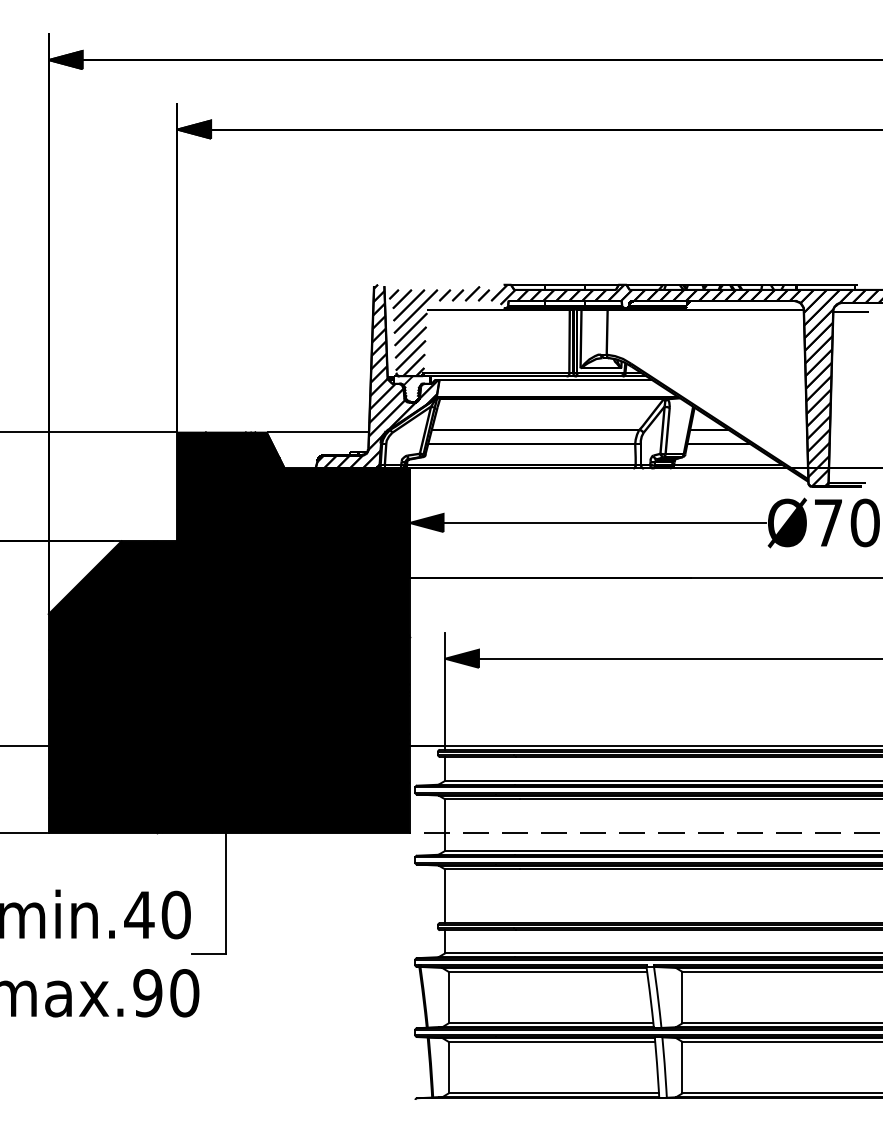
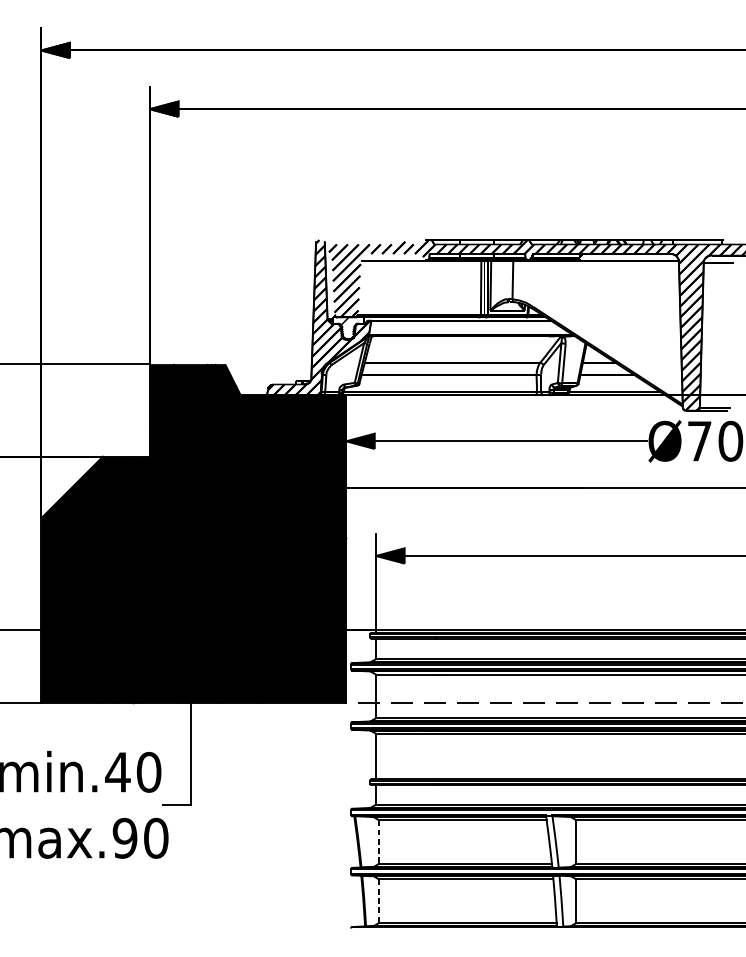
line: (318, 431) -> (269, 364), removed
line: (448, 997) -> (378, 841), solid -> dashed
line: (448, 1067) -> (378, 901), solid -> dashed

